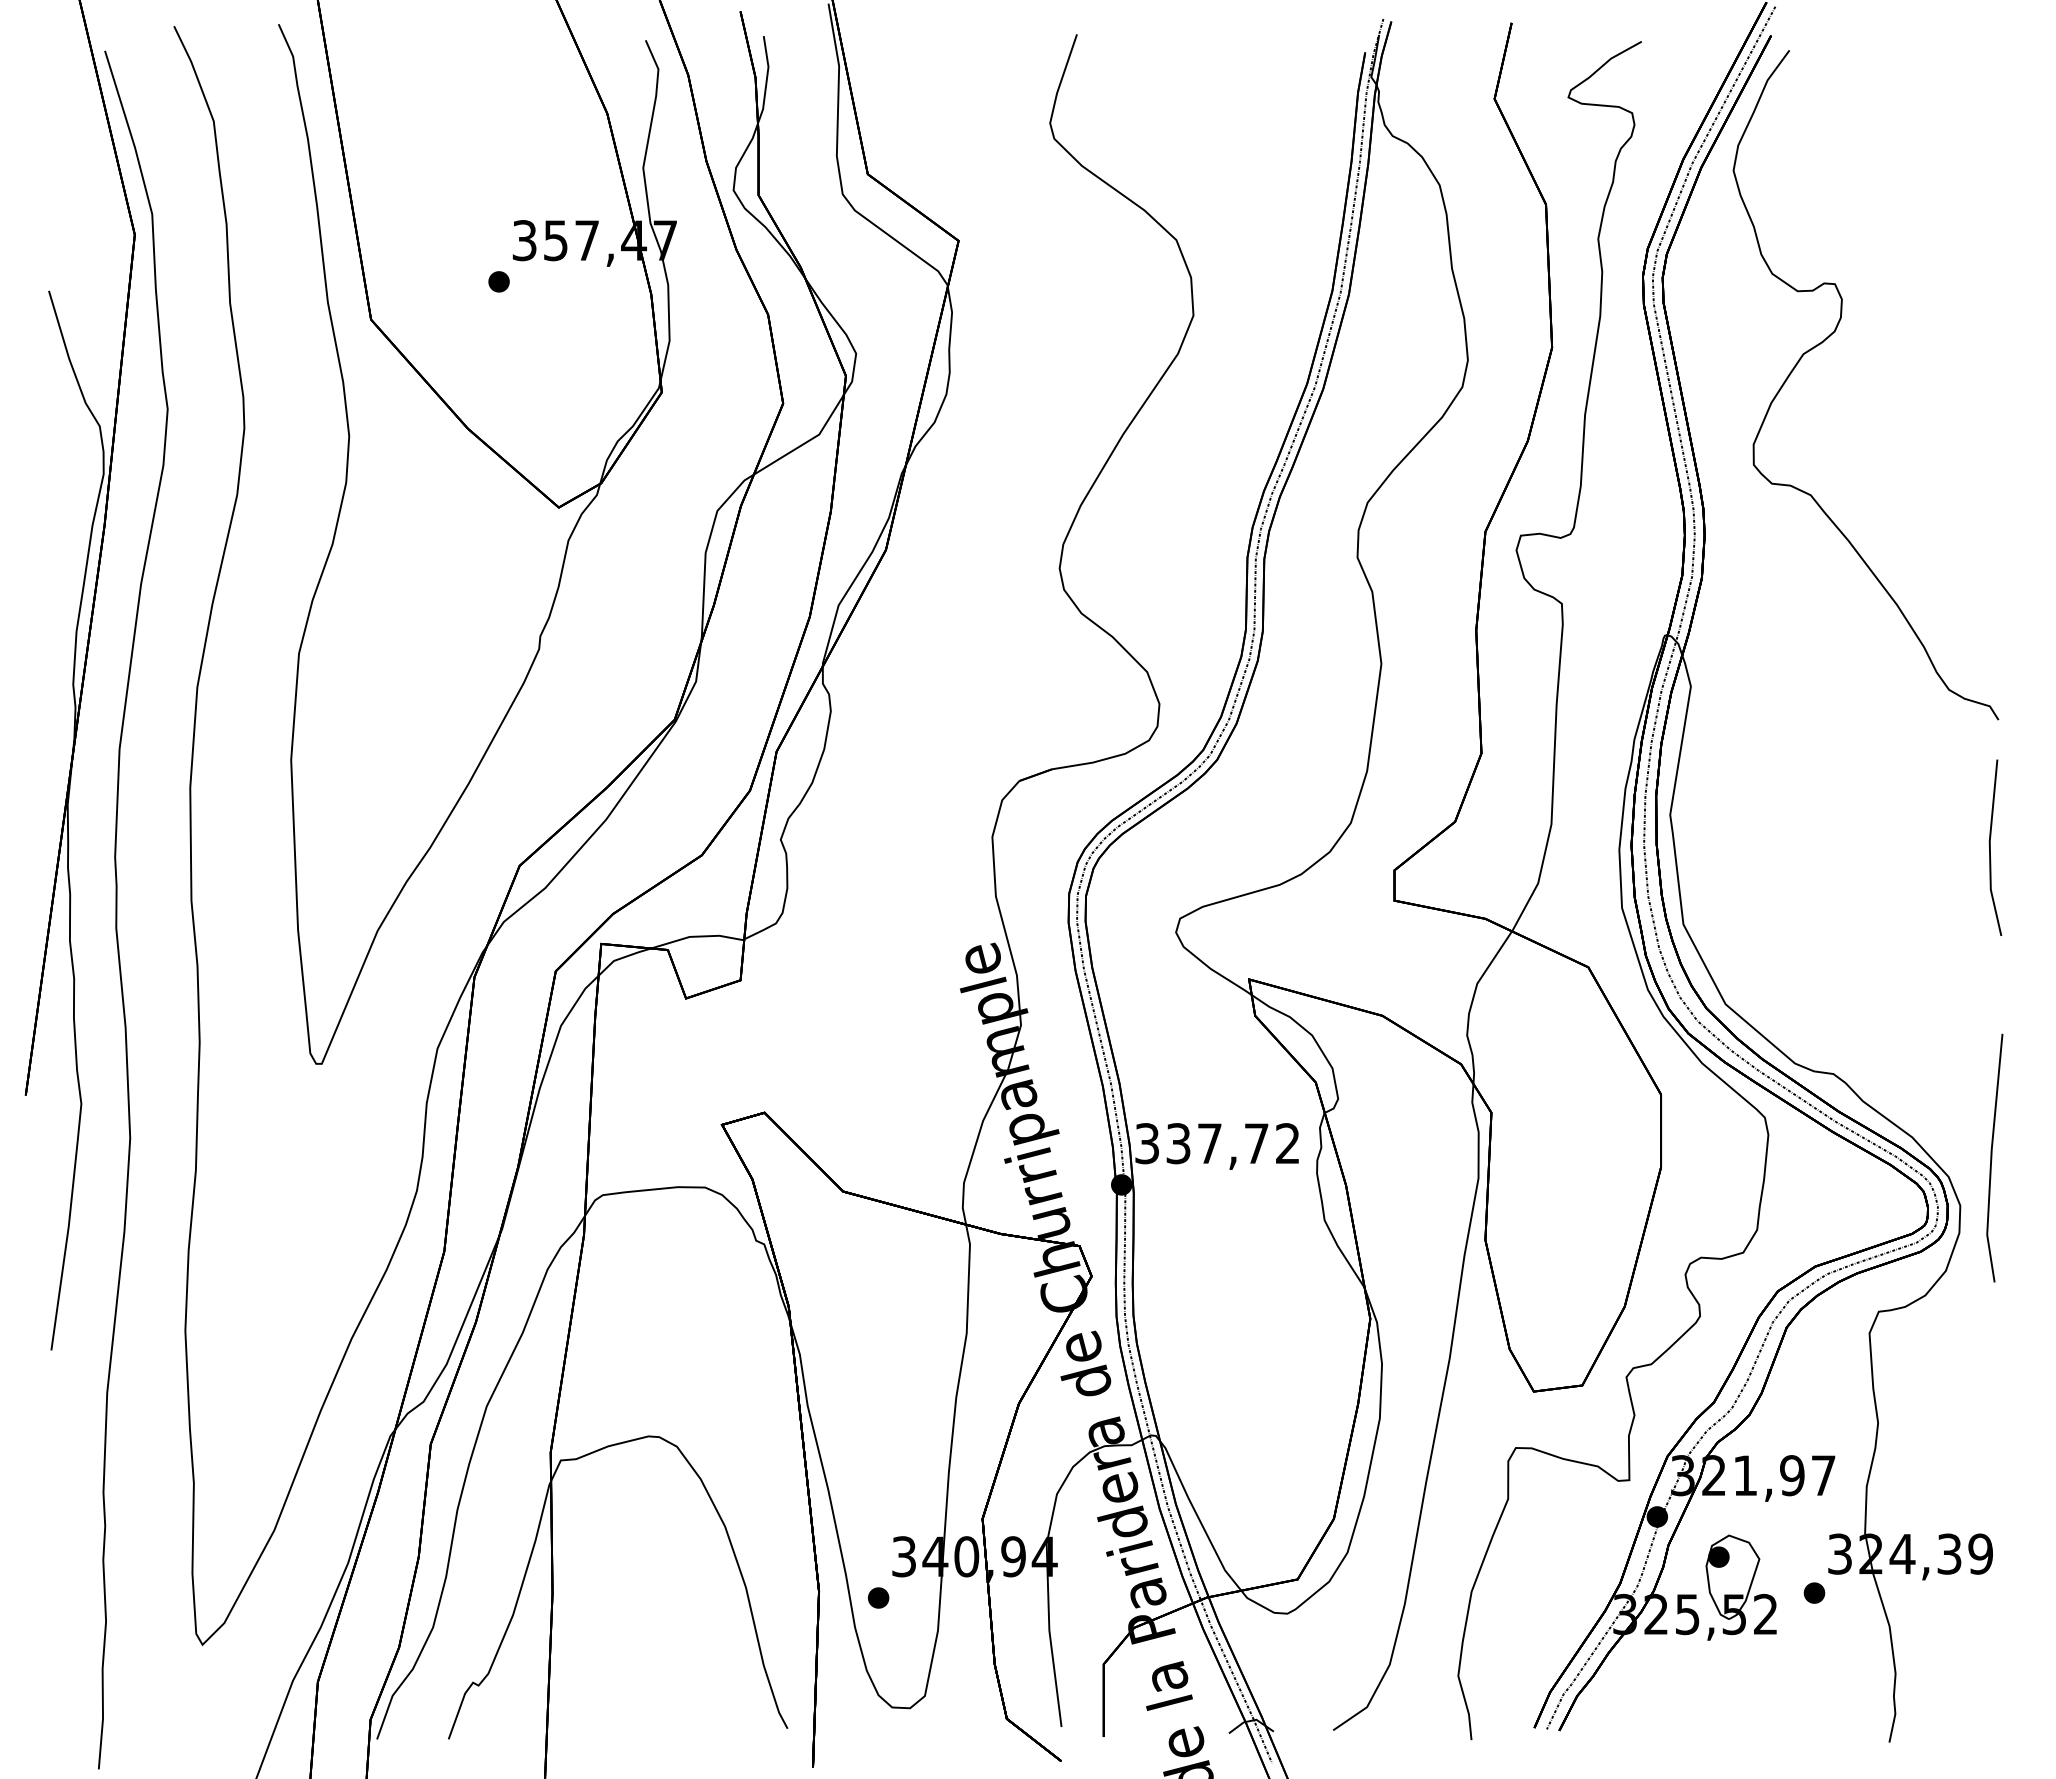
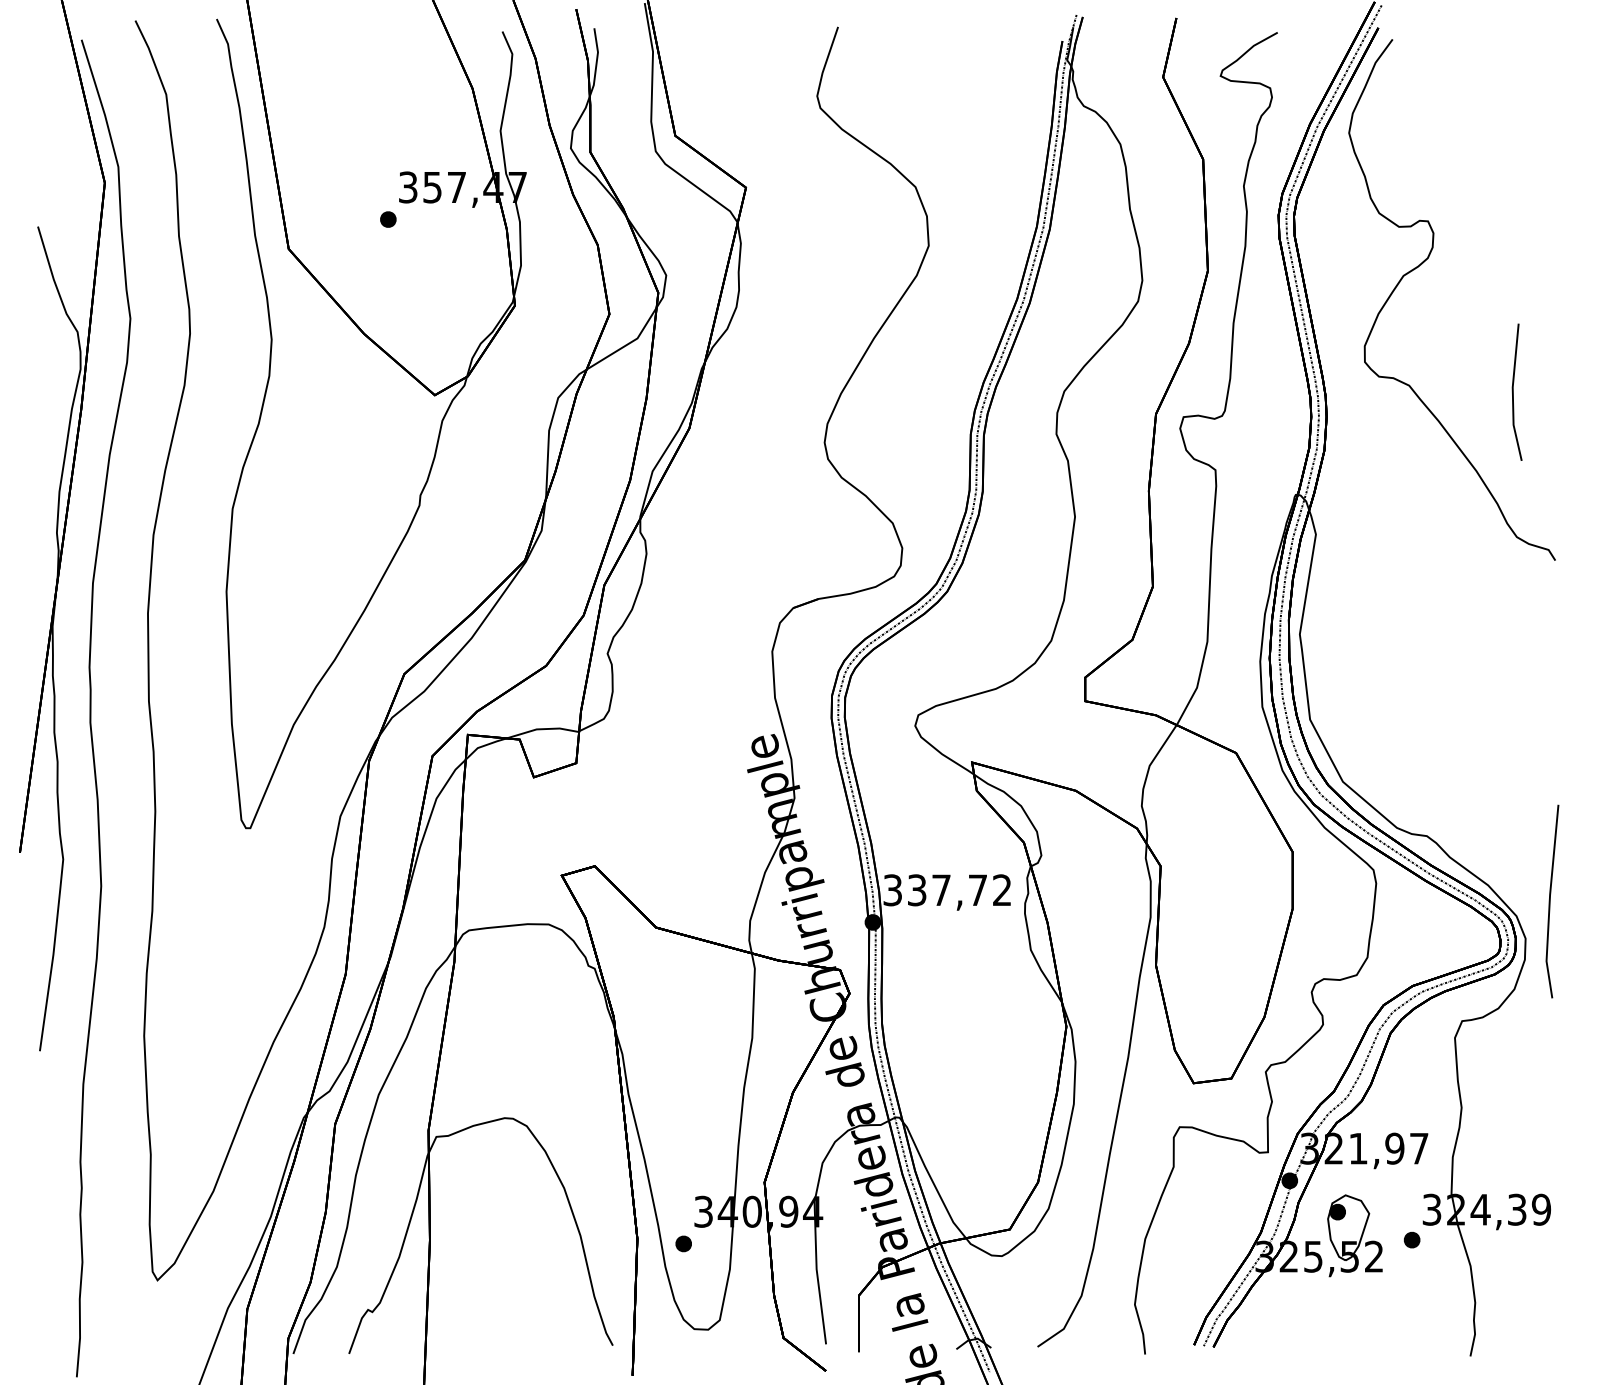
line: (1990, 847) -> (1513, 392), moved

